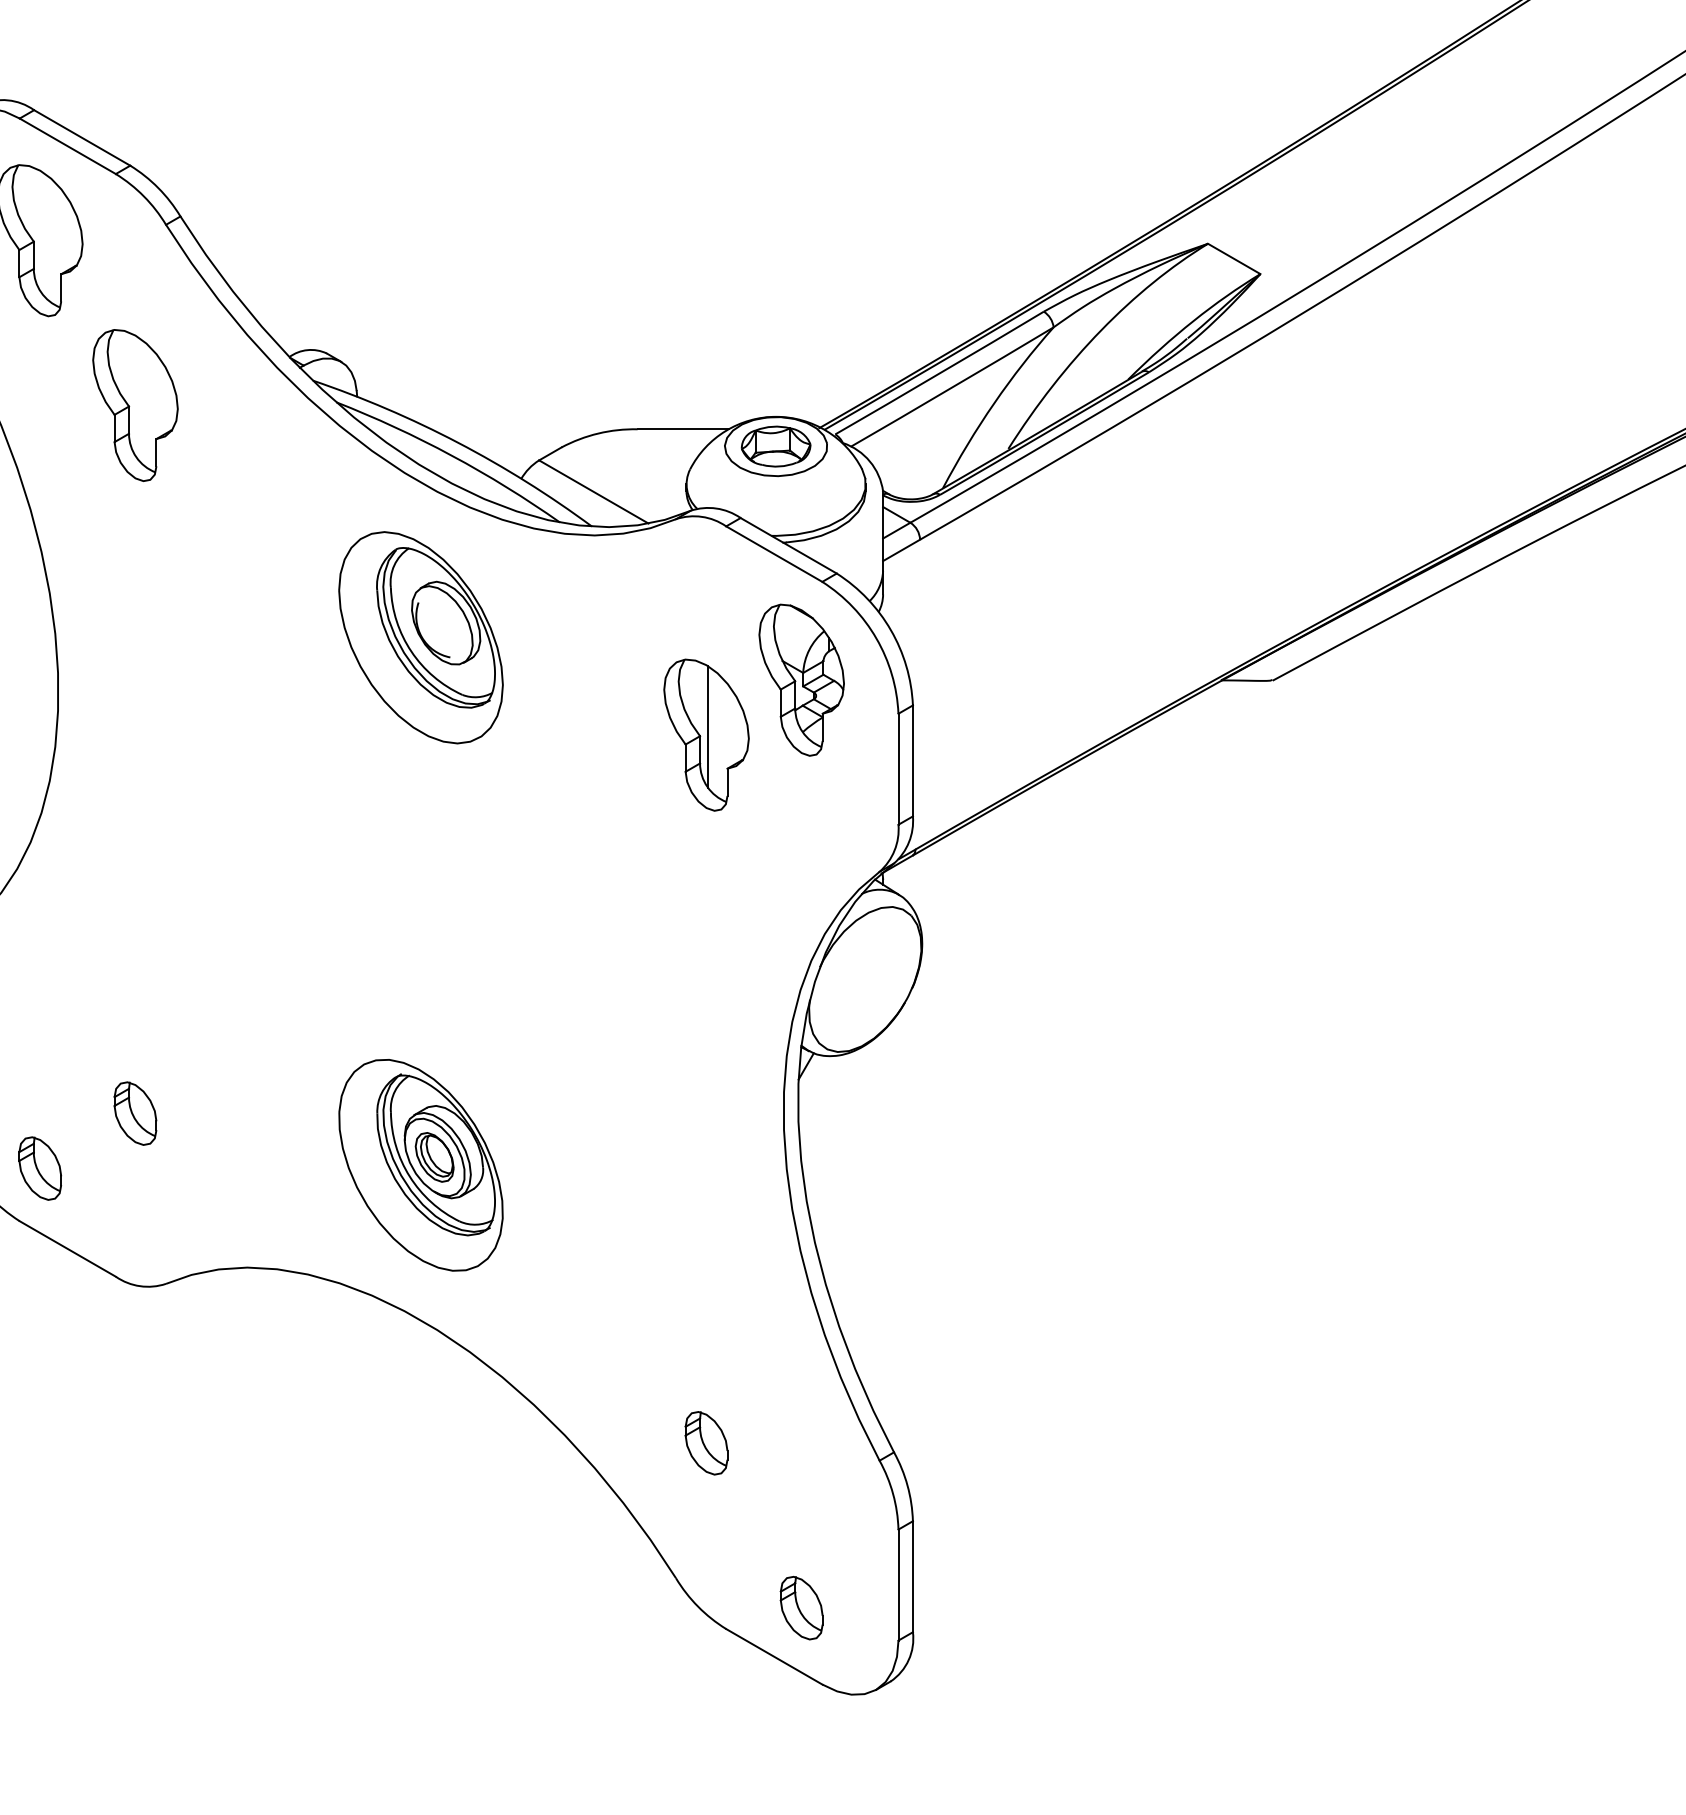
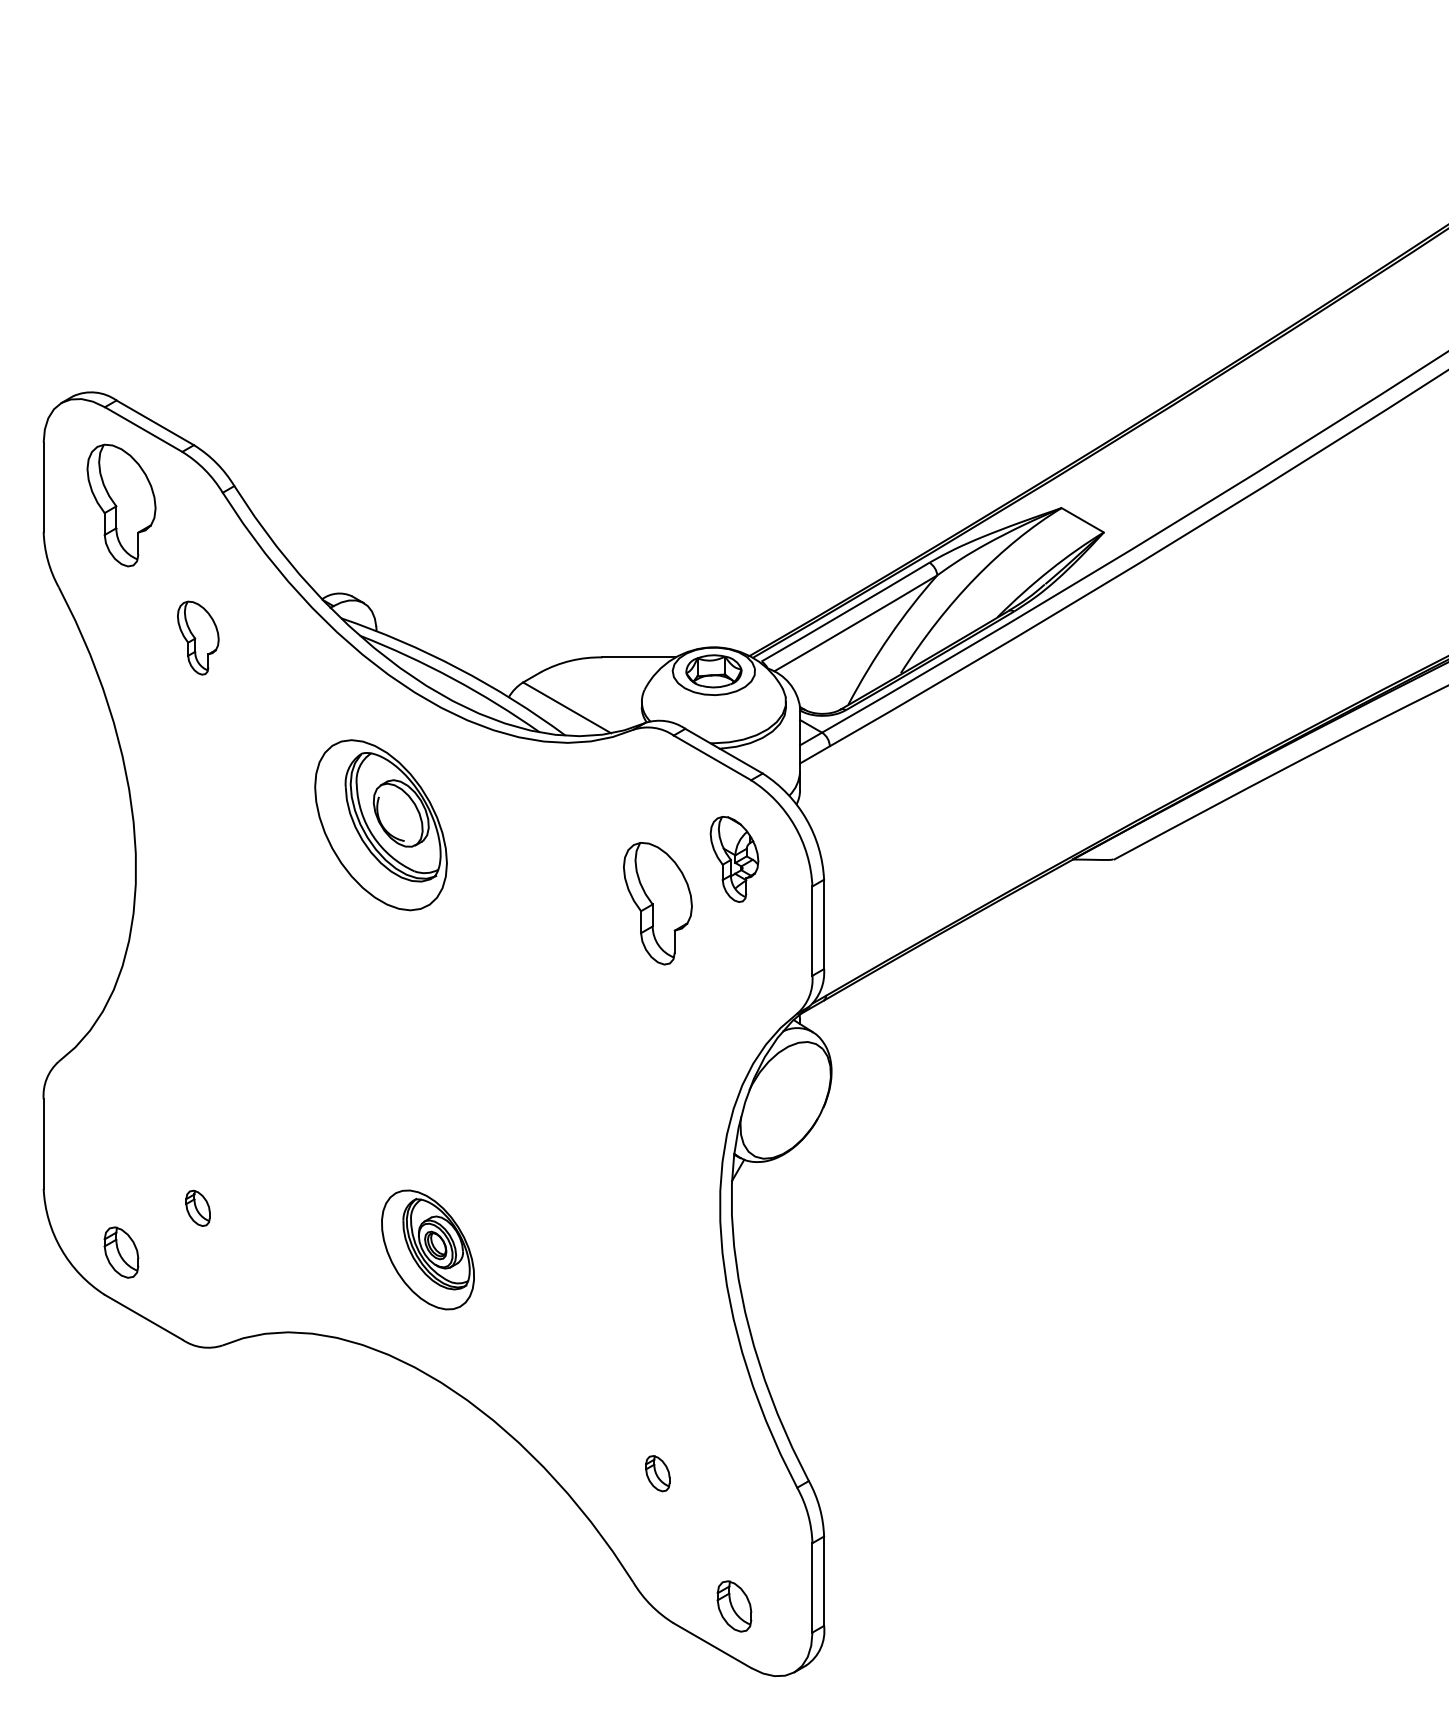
part: (135, 404) -> (198, 637), size x0.6
part: (420, 638) -> (380, 825), moved
part: (801, 680) -> (734, 859), size x0.7
line: (708, 726) -> (659, 896), removed
part: (134, 1113) -> (197, 1208), size x0.7
part: (420, 1164) -> (427, 1249), size x0.7
part: (706, 1442) -> (657, 1473), size x0.7

